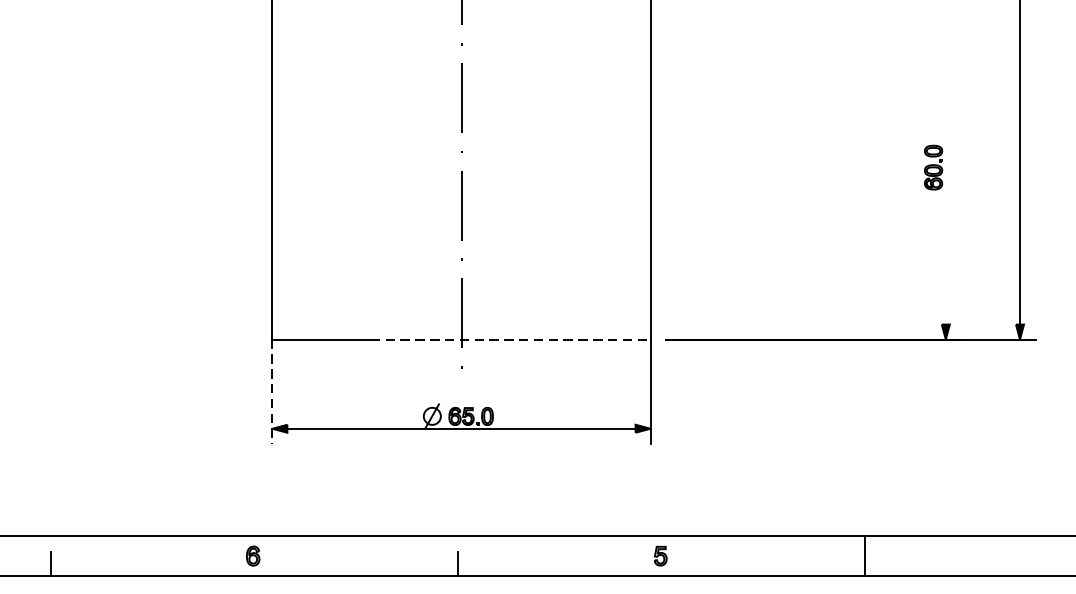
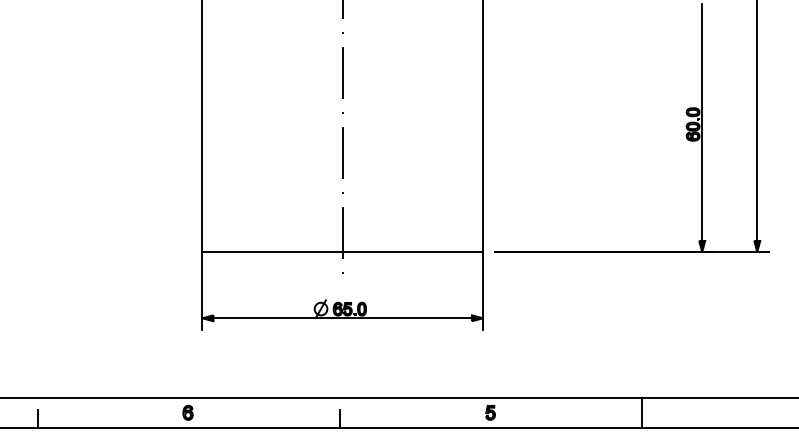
line: (946, 164) -> (702, 122), added
line: (511, 340) -> (379, 252), dashed -> solid
line: (272, 391) -> (202, 290), dashed -> solid

